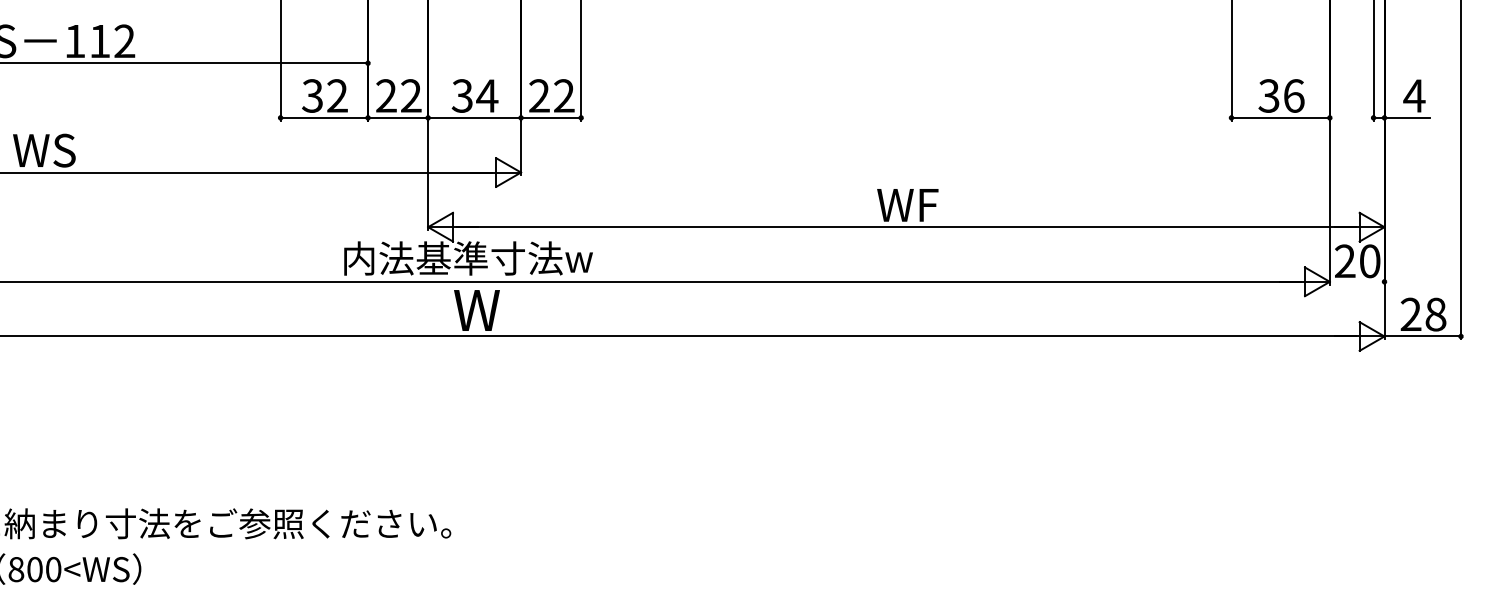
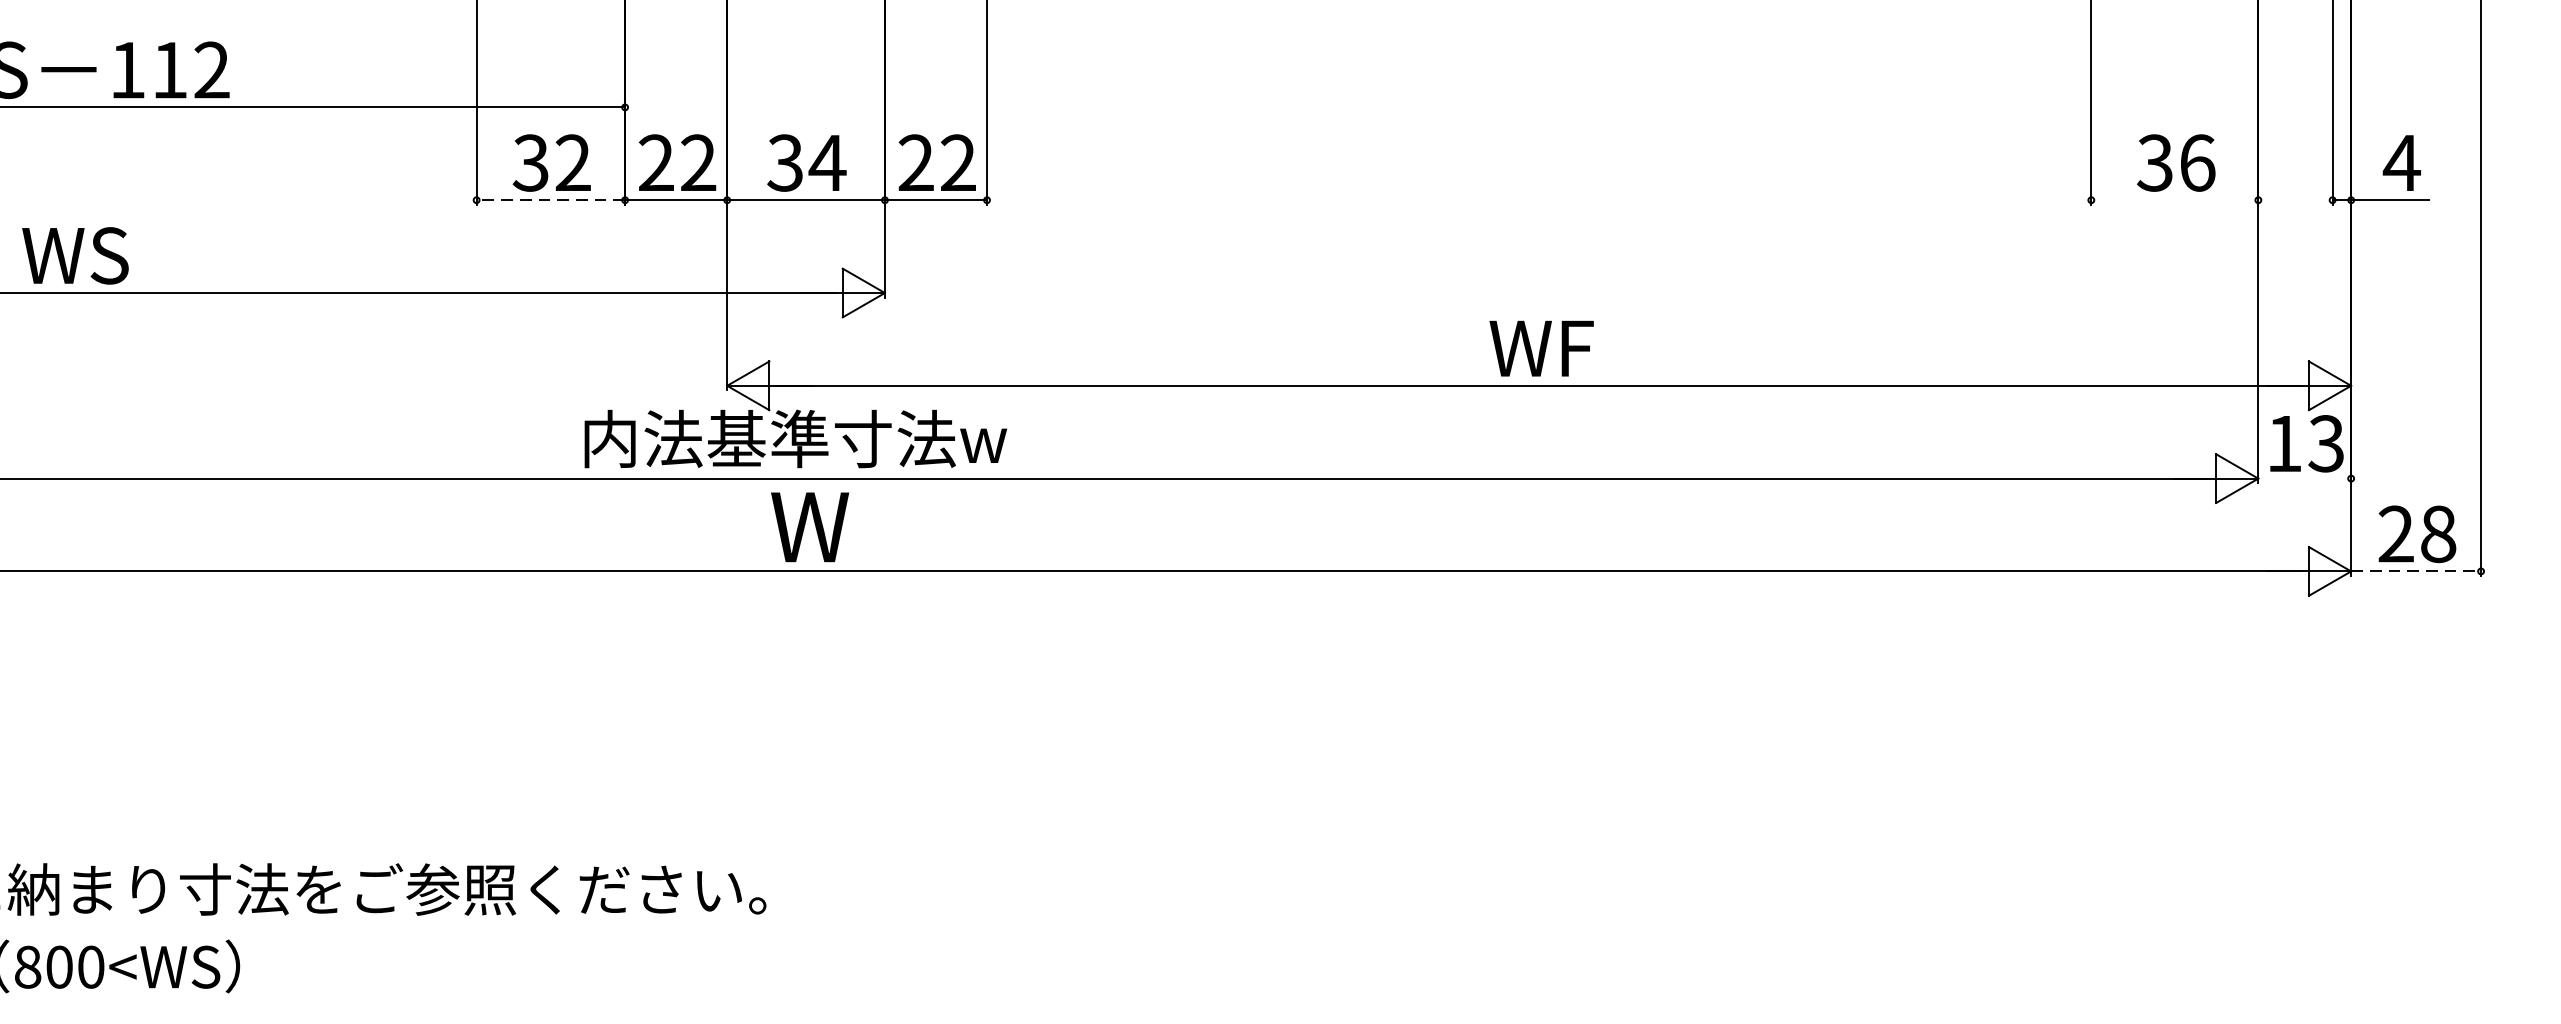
line: (324, 117) -> (551, 199), solid -> dashed
line: (1280, 117) -> (2174, 199), removed
text: (1357, 261) -> (2305, 444), 20 -> 13
line: (1423, 336) -> (2417, 571), solid -> dashed

